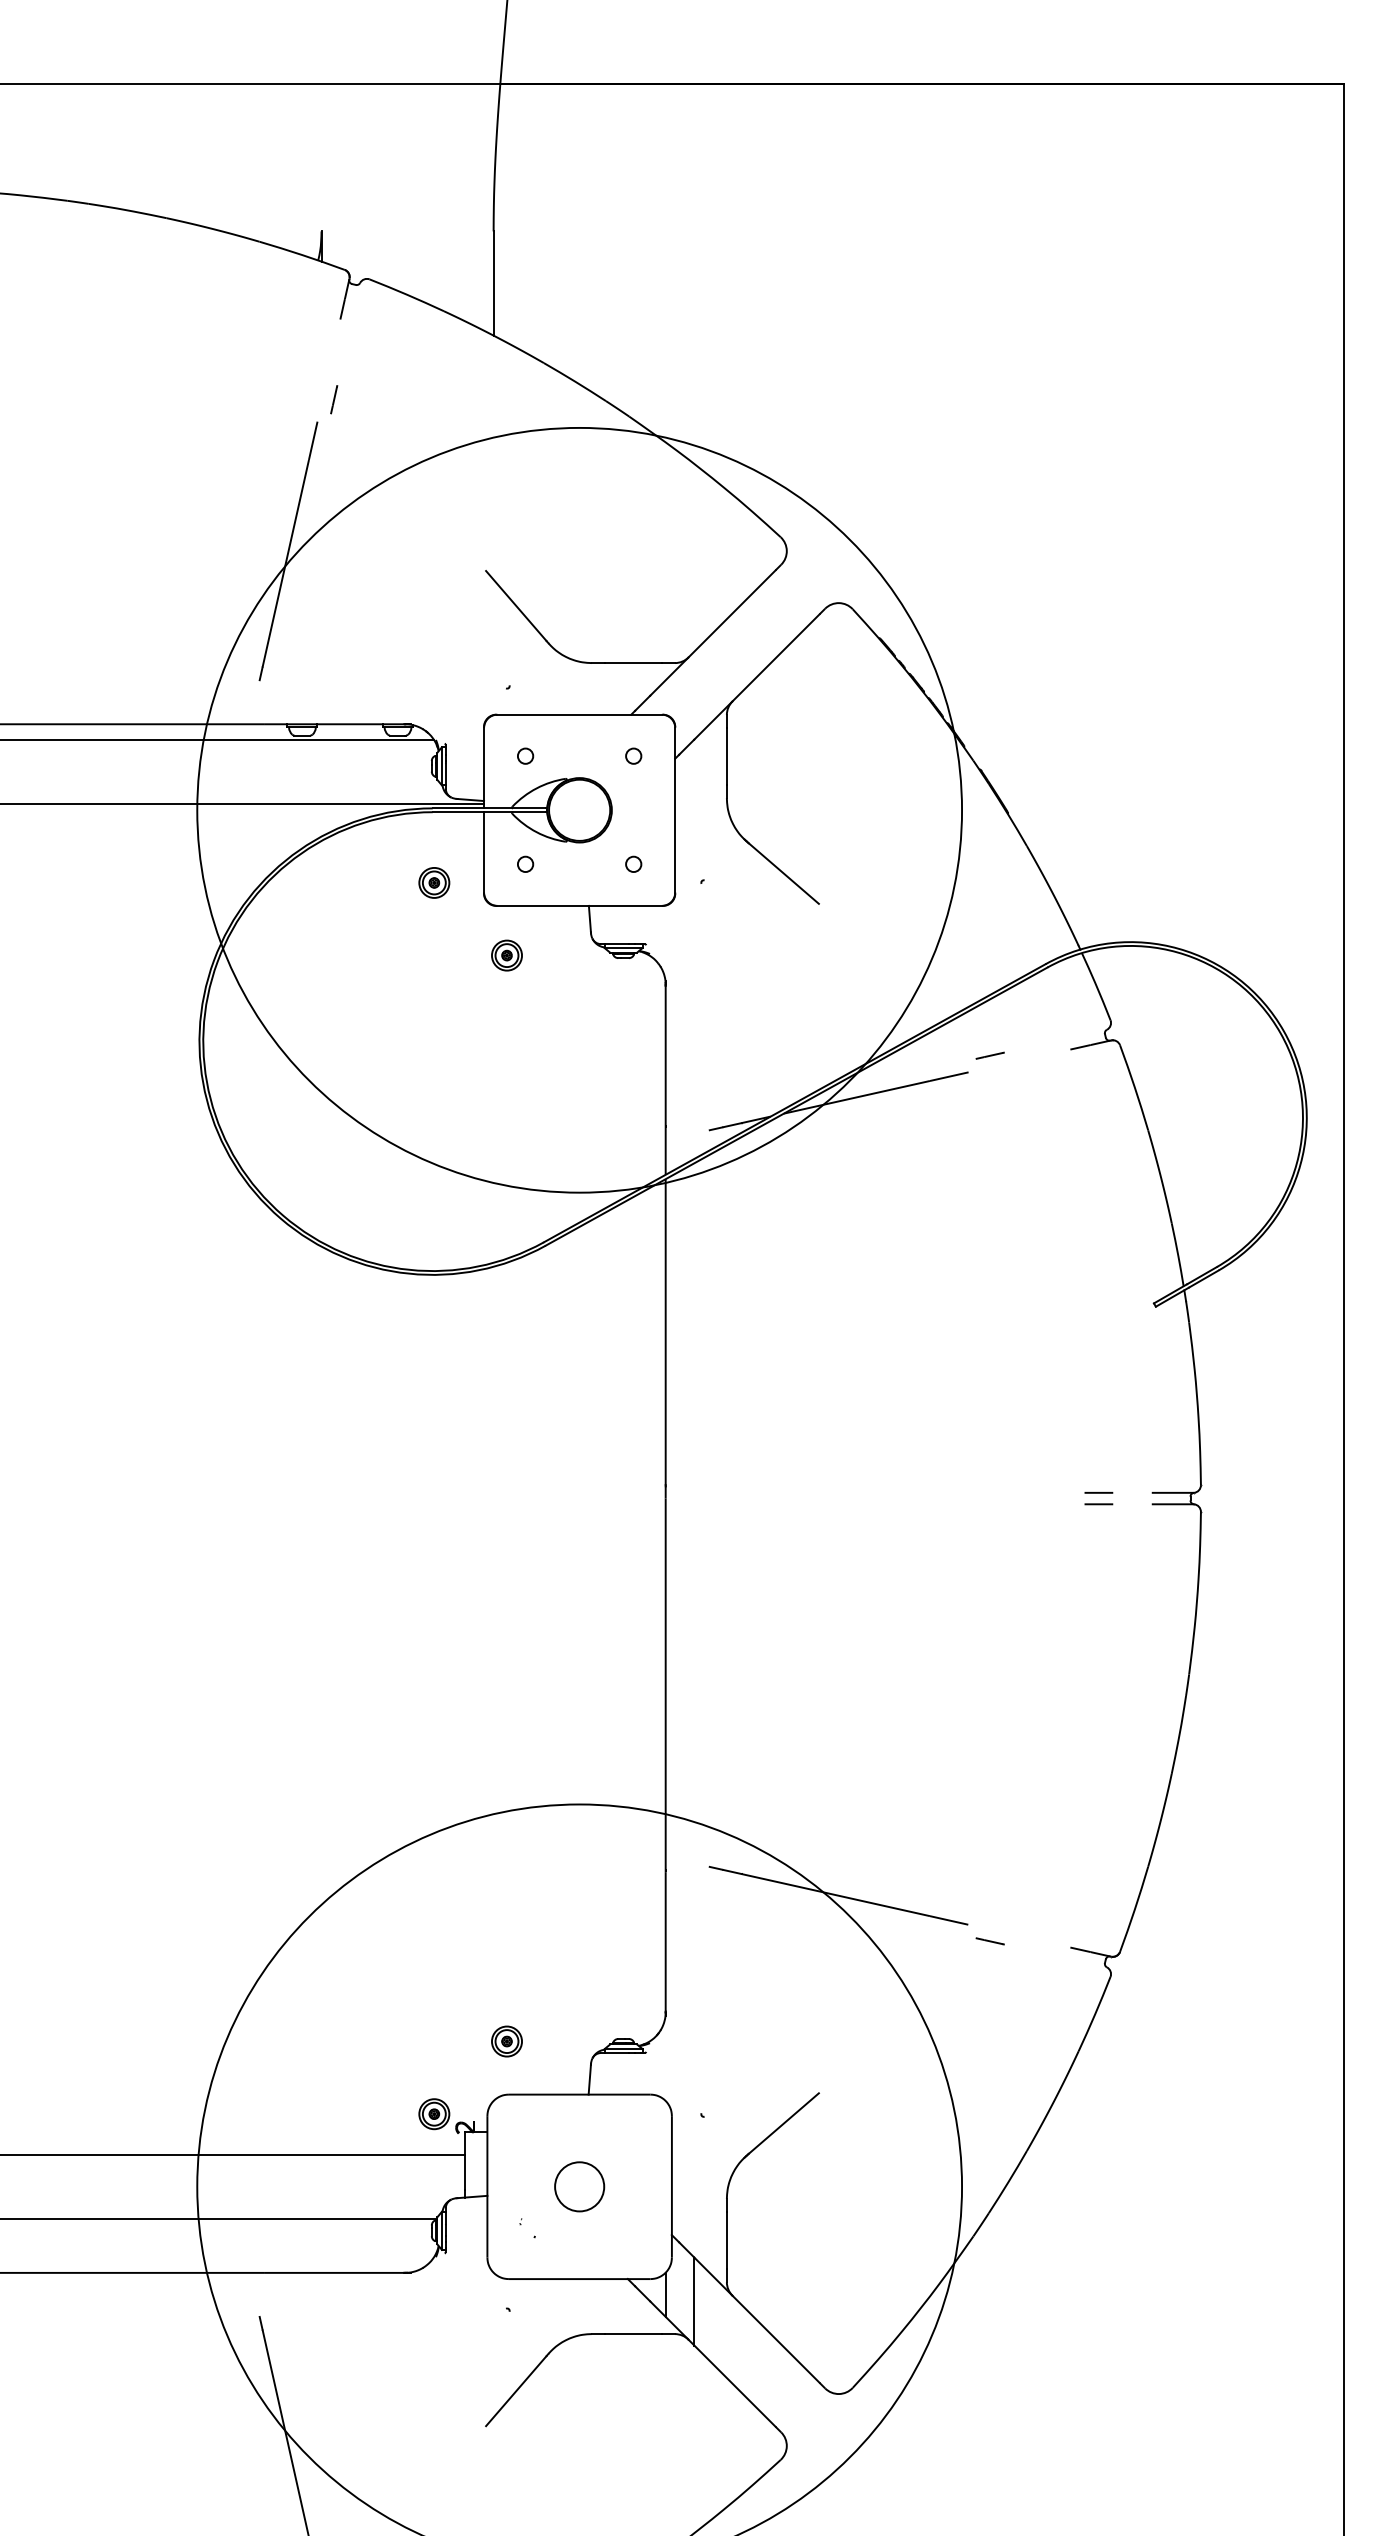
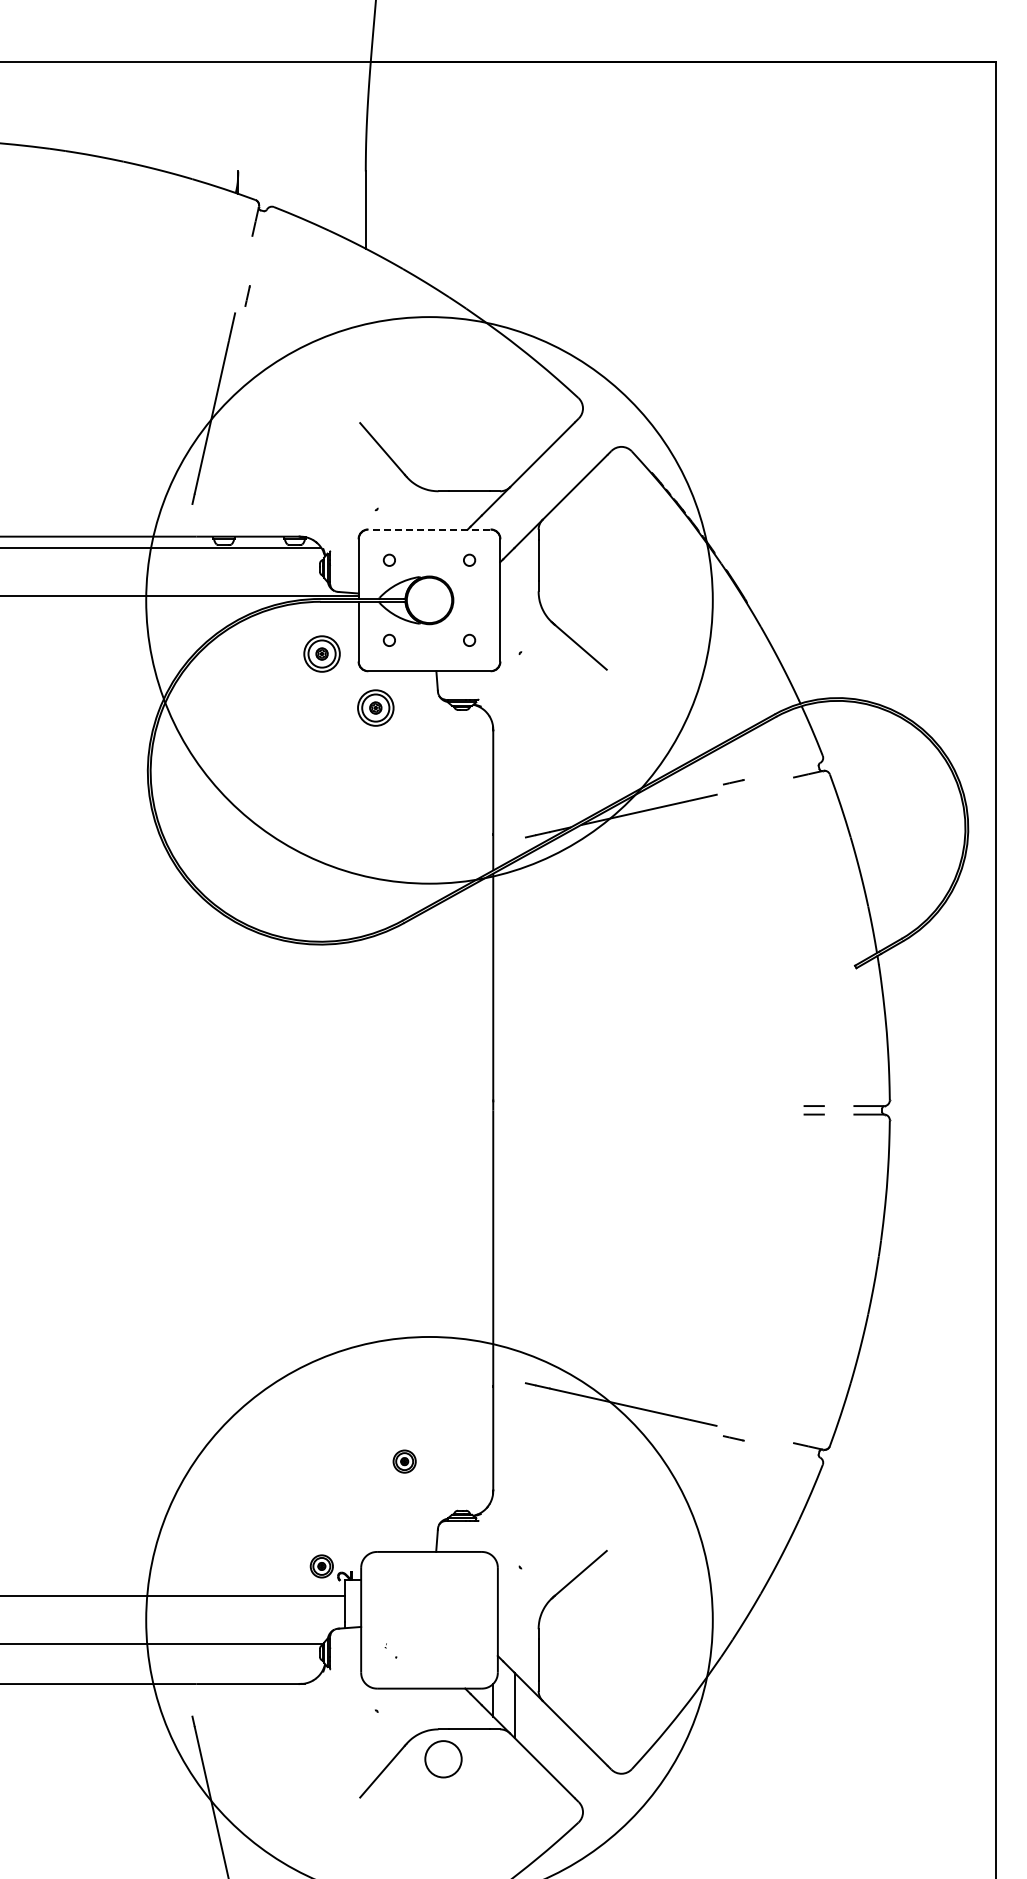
line: (579, 714) -> (429, 529), solid -> dashed
part: (433, 883) -> (321, 654), size x1.6
part: (506, 954) -> (375, 707), size x1.6
part: (506, 2041) -> (404, 1461), moved
circle: (579, 2187) -> (443, 1759), moved

